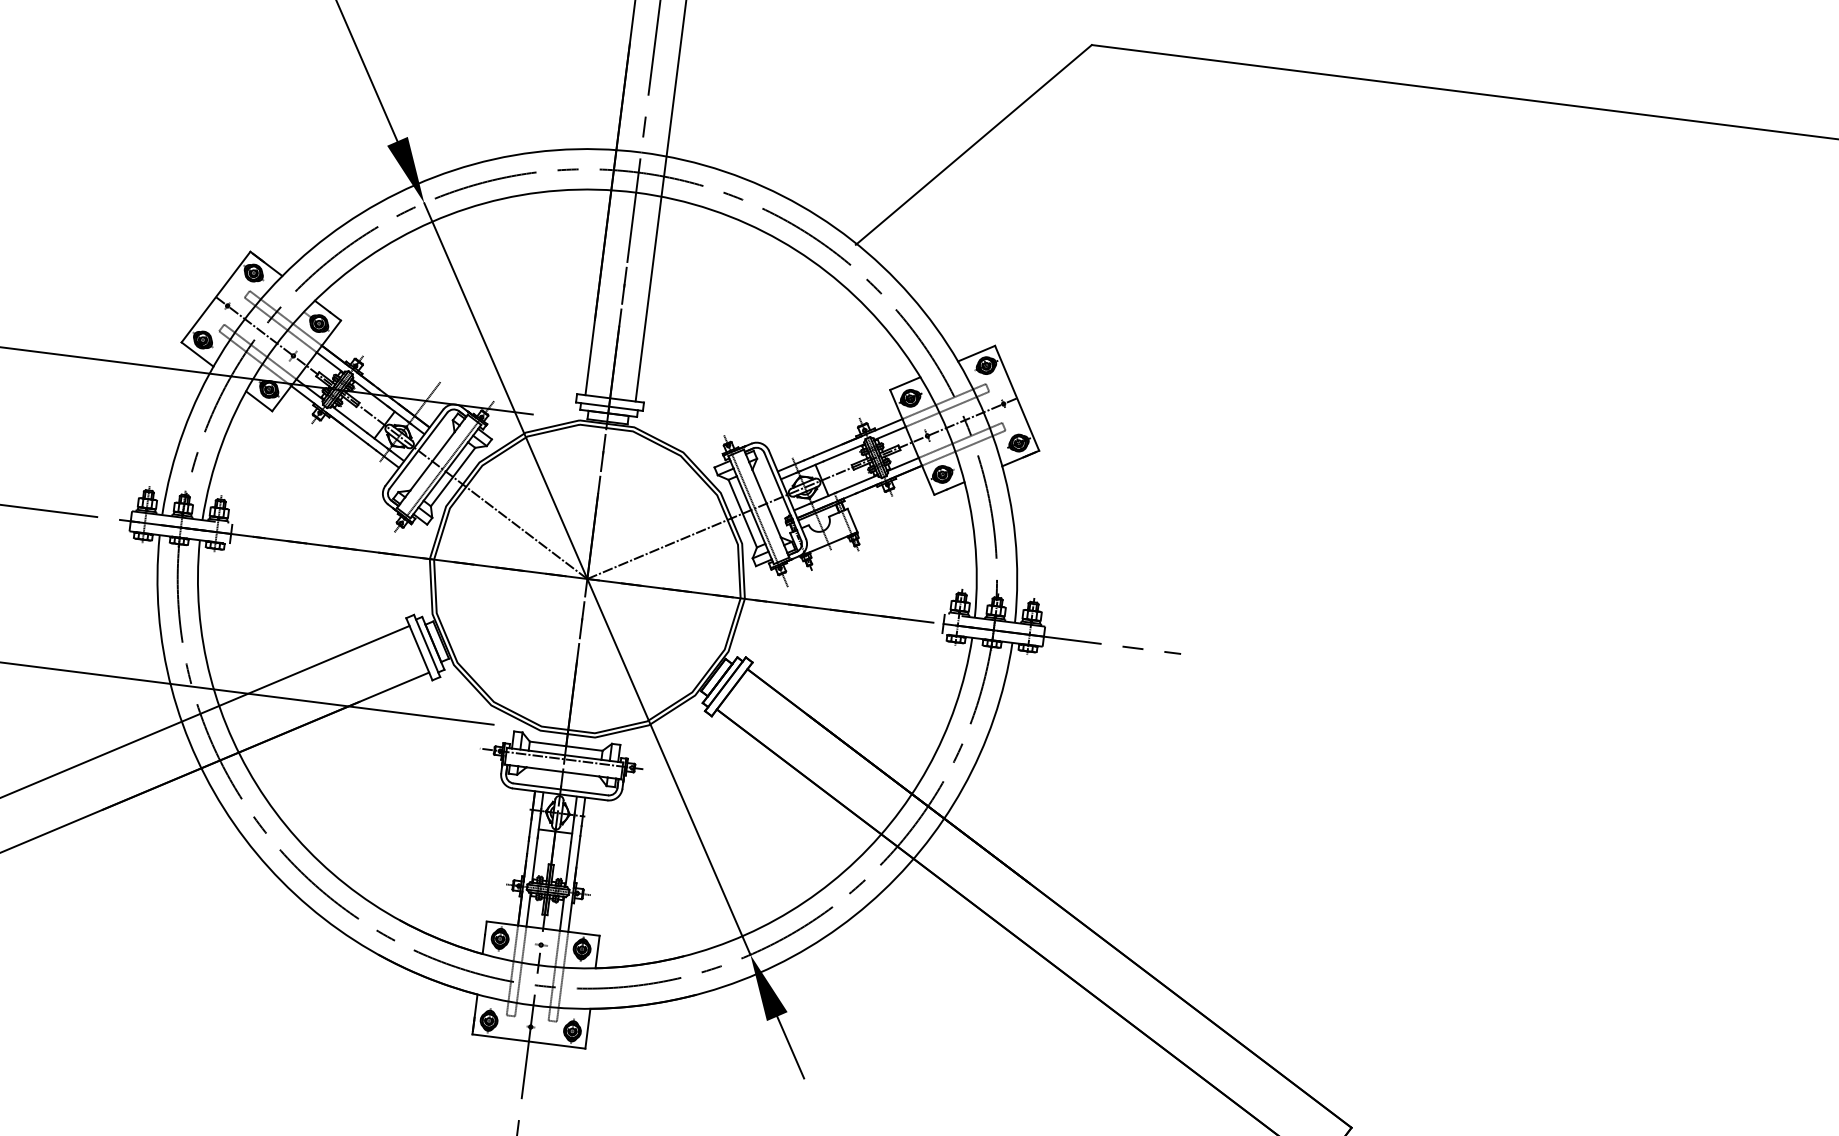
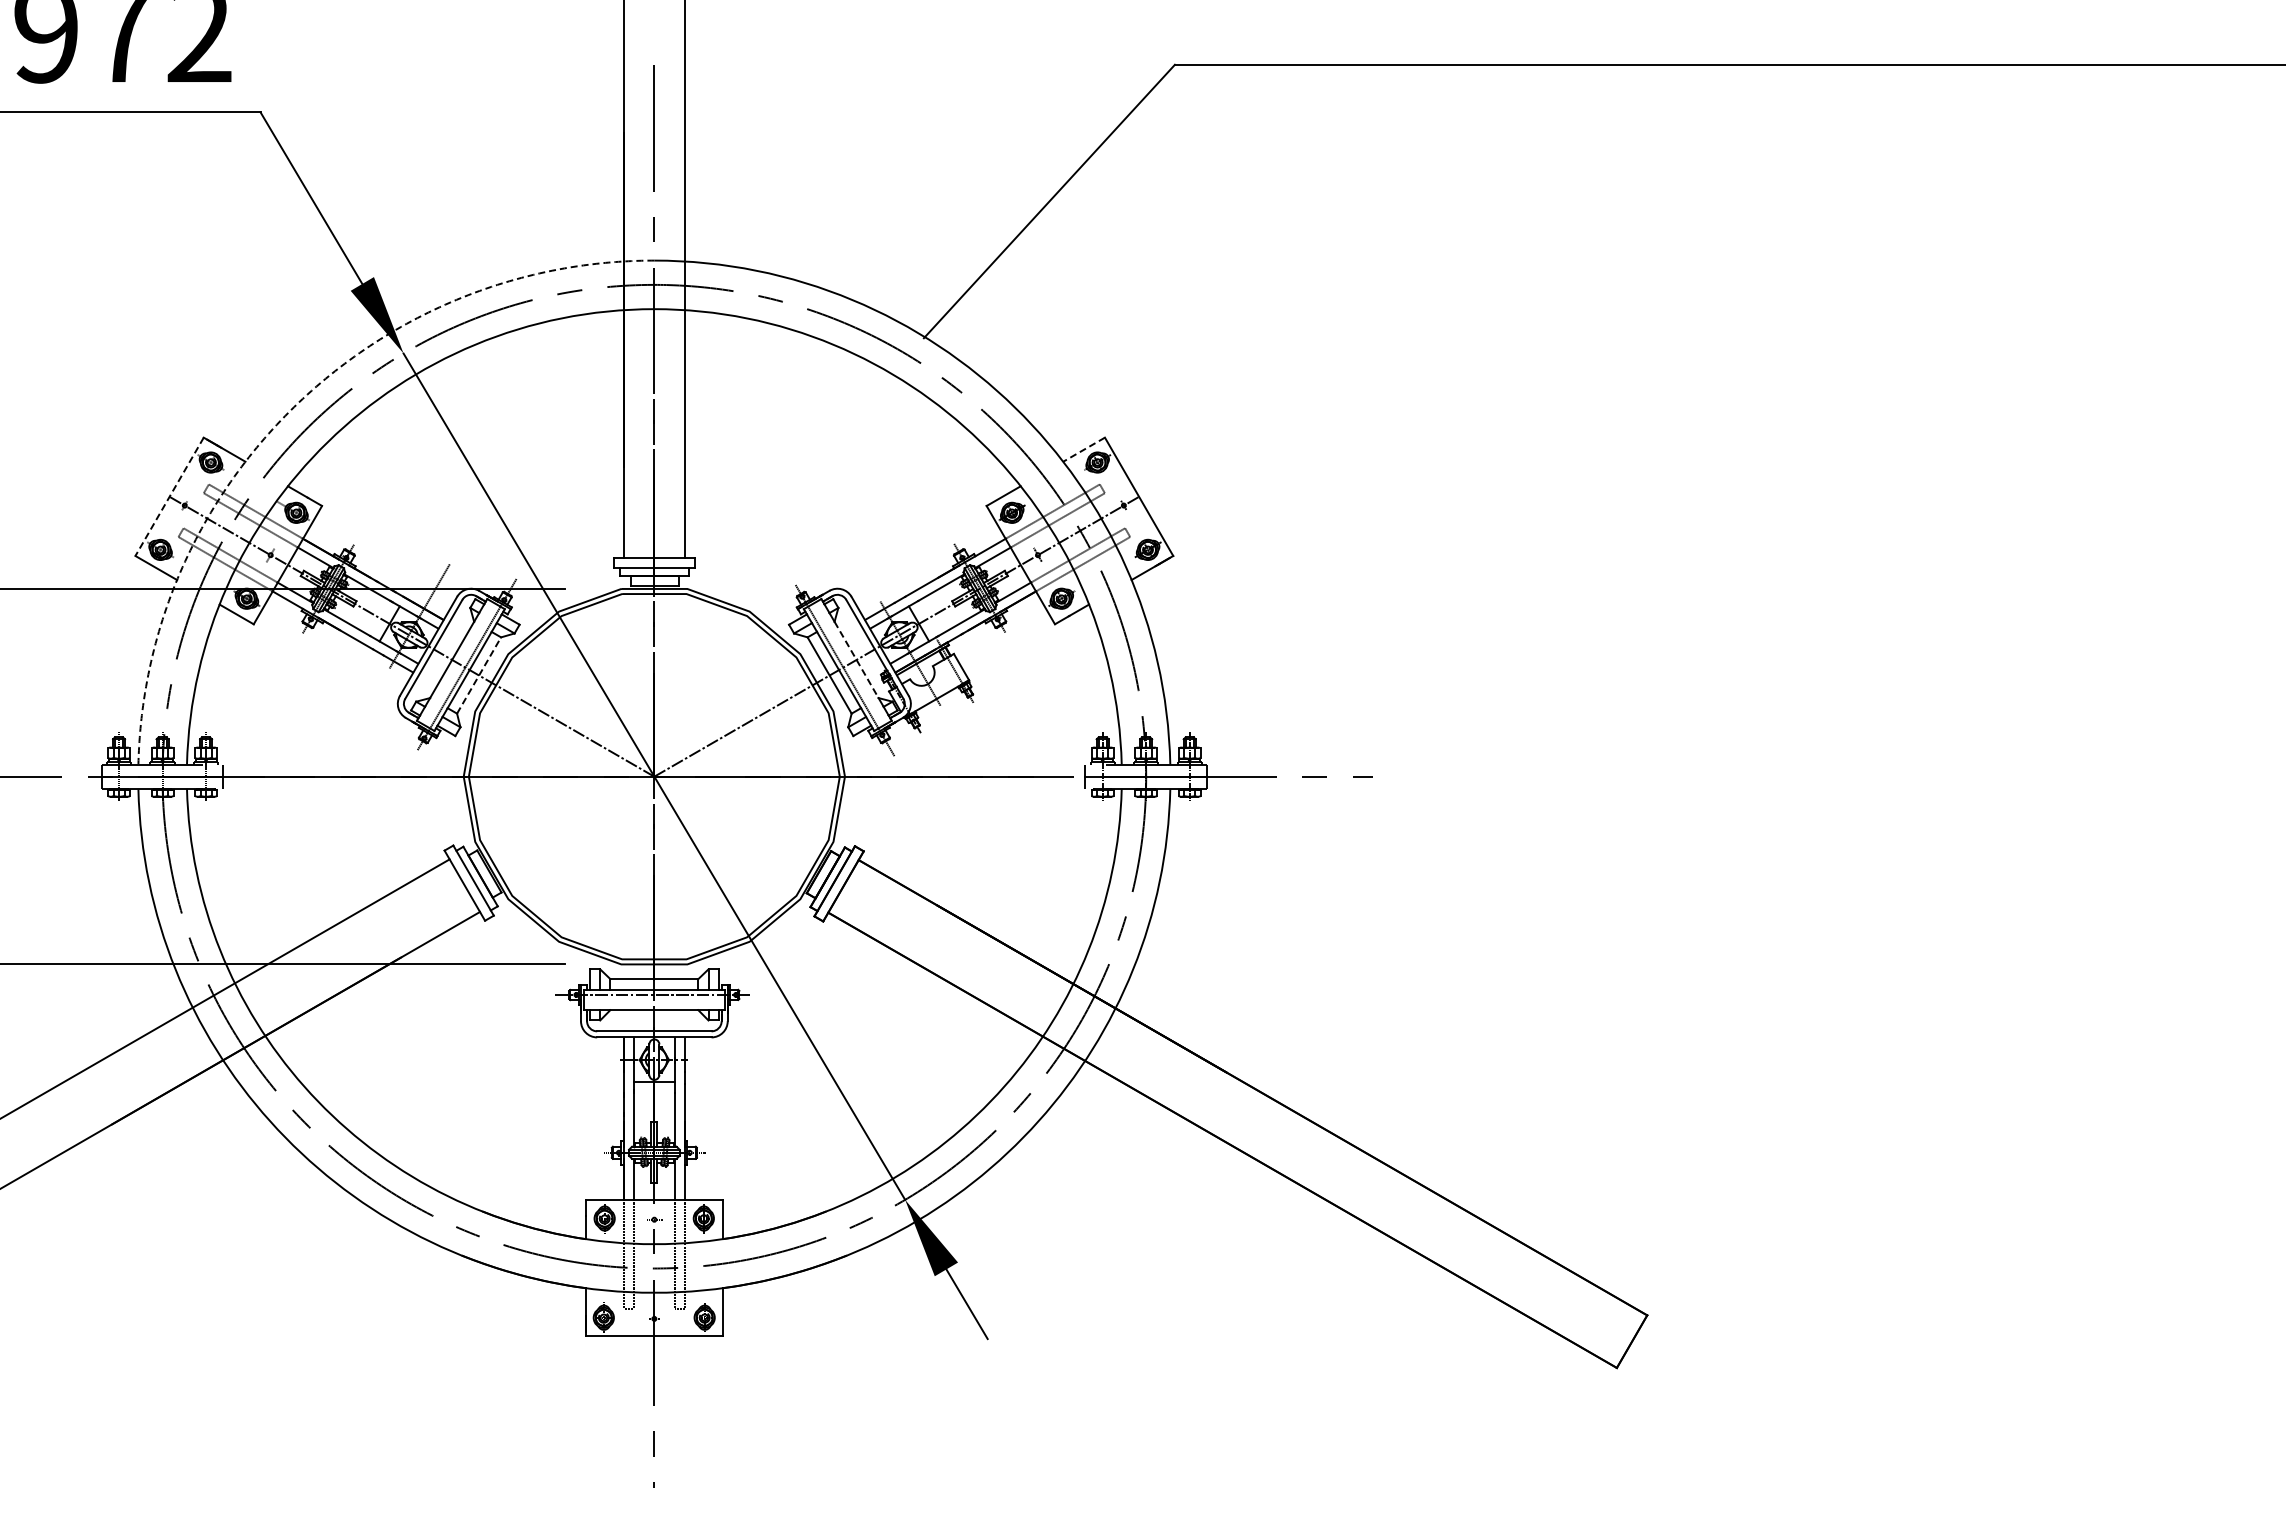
arc: (327, 236) -> (293, 407), solid -> dashed
line: (215, 297) -> (169, 497), solid -> dashed
line: (976, 353) -> (1083, 449), solid -> dashed
line: (453, 477) -> (479, 675), solid -> dashed
line: (766, 504) -> (856, 660), solid -> dashed

